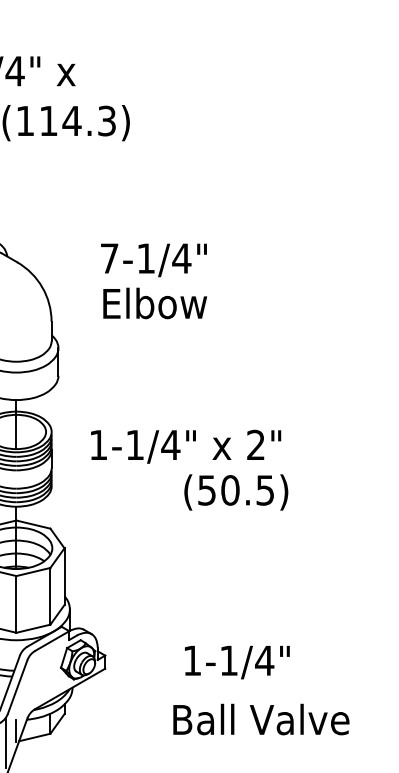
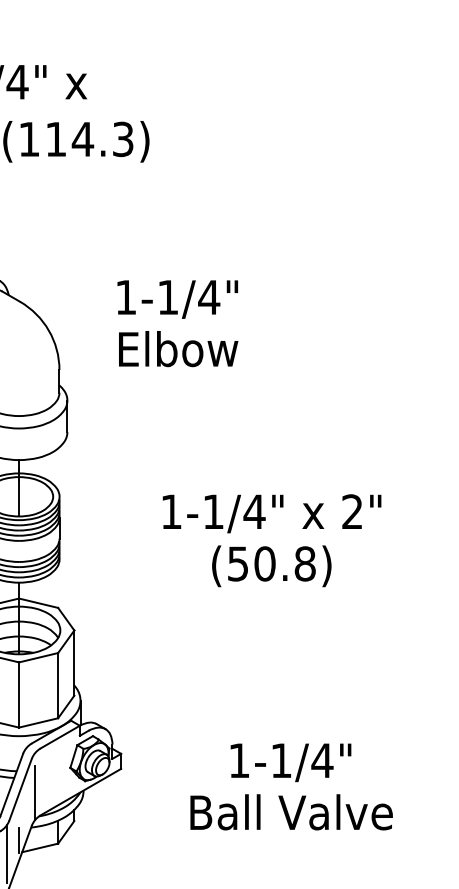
text: (109, 258) -> (126, 297), 7-1/4" -> 1-1/4"
text: (185, 446) -> (271, 513), moved
text: (264, 490) -> (304, 563), (50.5) -> (50.8)
text: (236, 662) -> (290, 762), moved
line: (30, 689) -> (35, 792), added
text: (261, 719) -> (291, 812), moved

